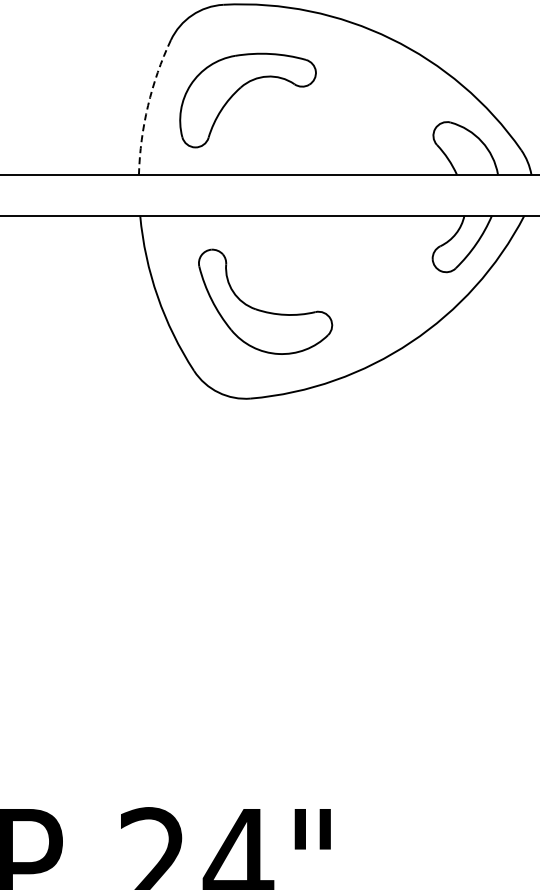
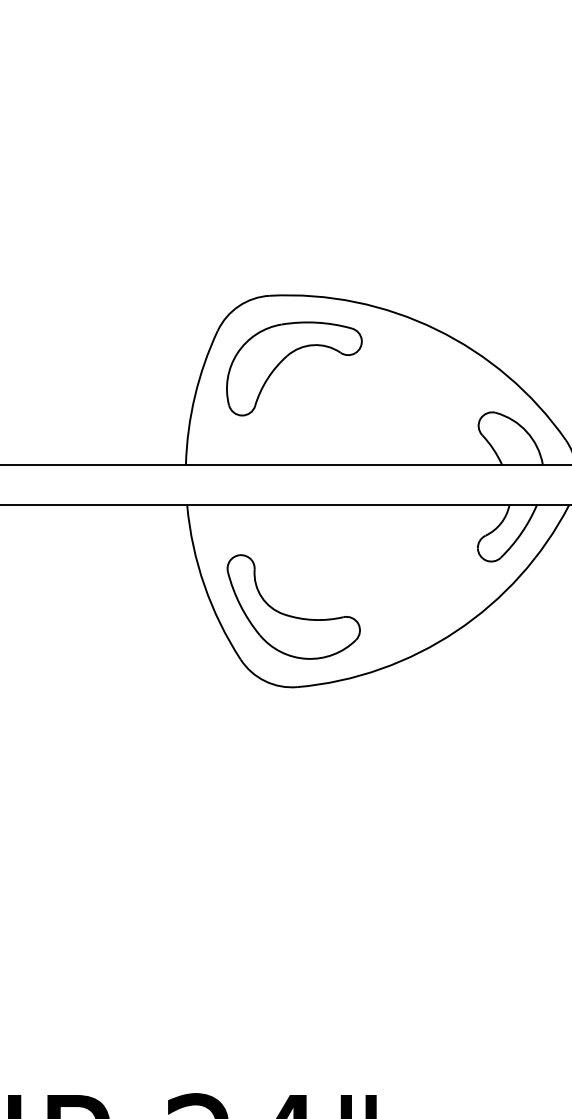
part: (242, 88) -> (288, 356), moved
arc: (148, 106) -> (195, 396), dashed -> solid
part: (264, 310) -> (292, 615), moved

